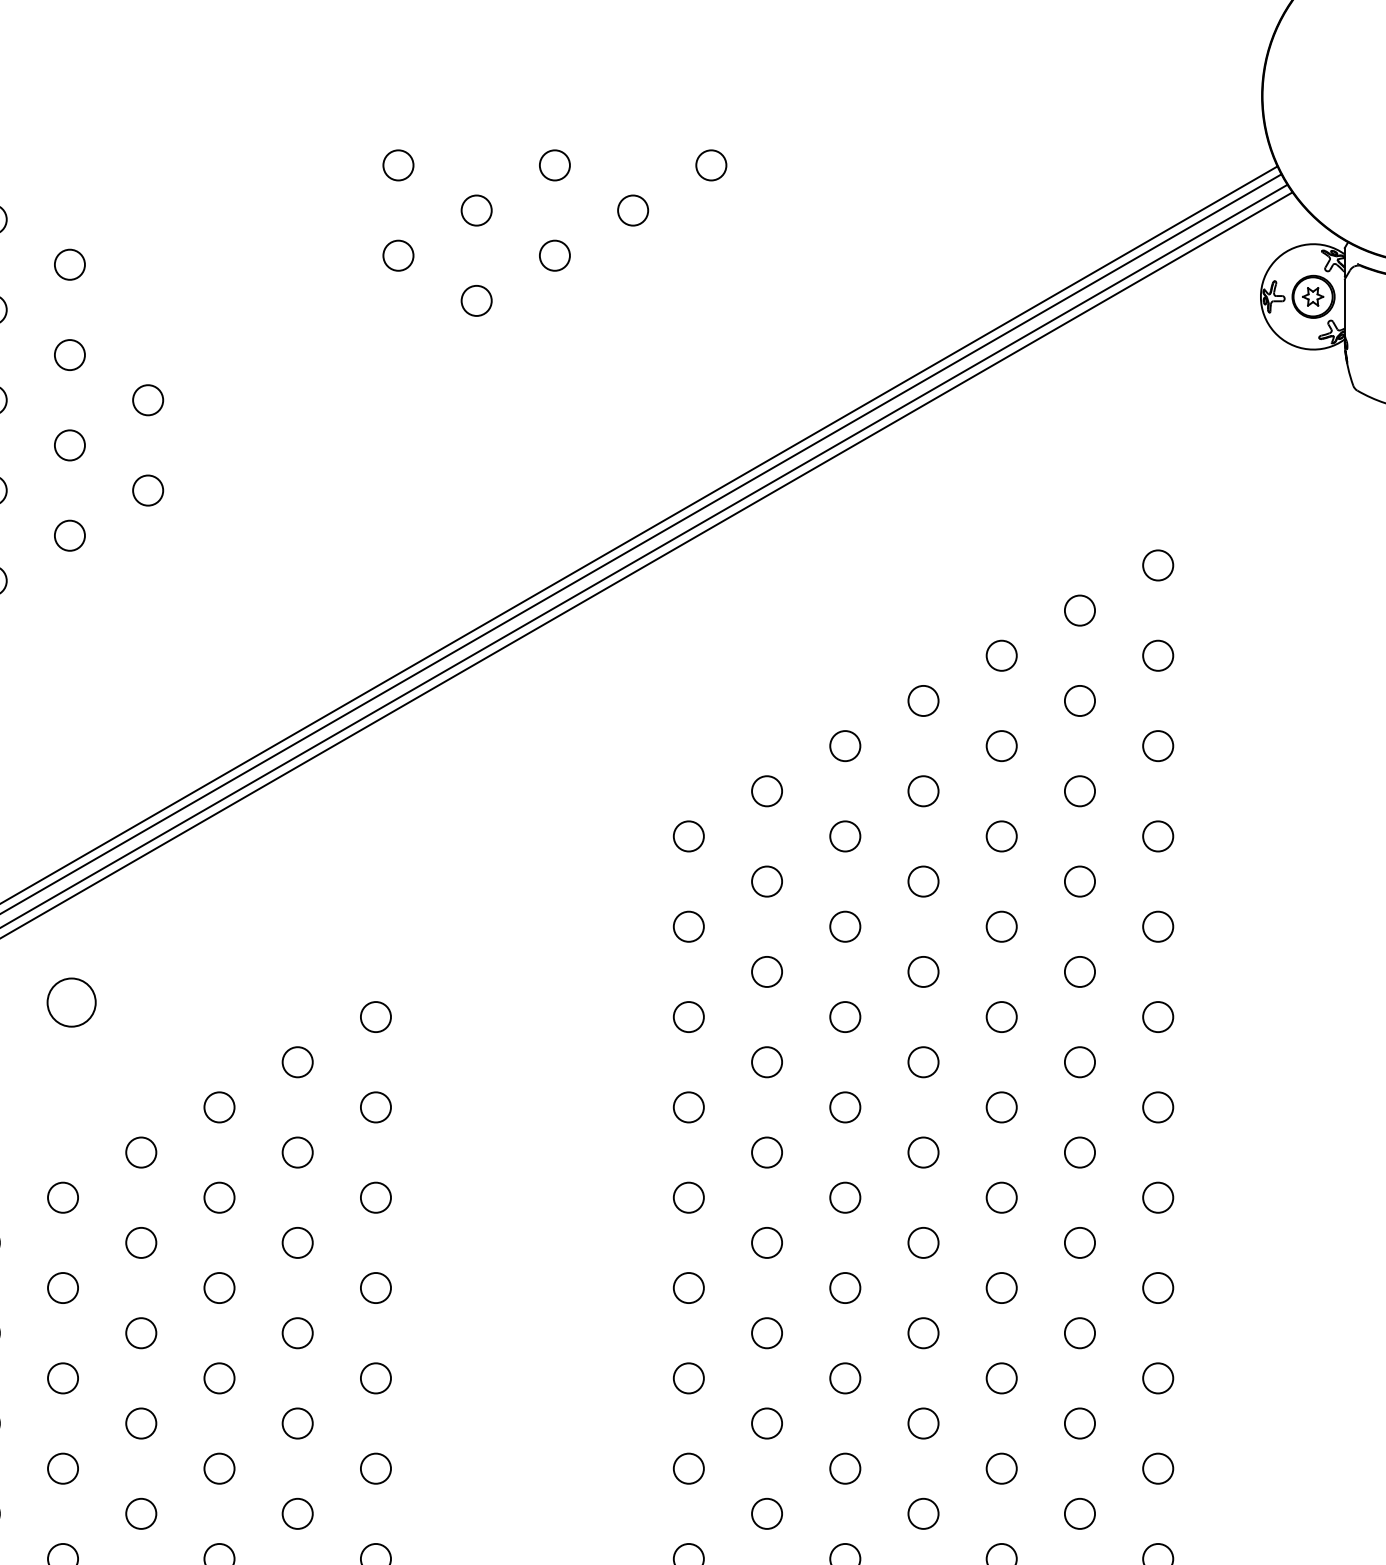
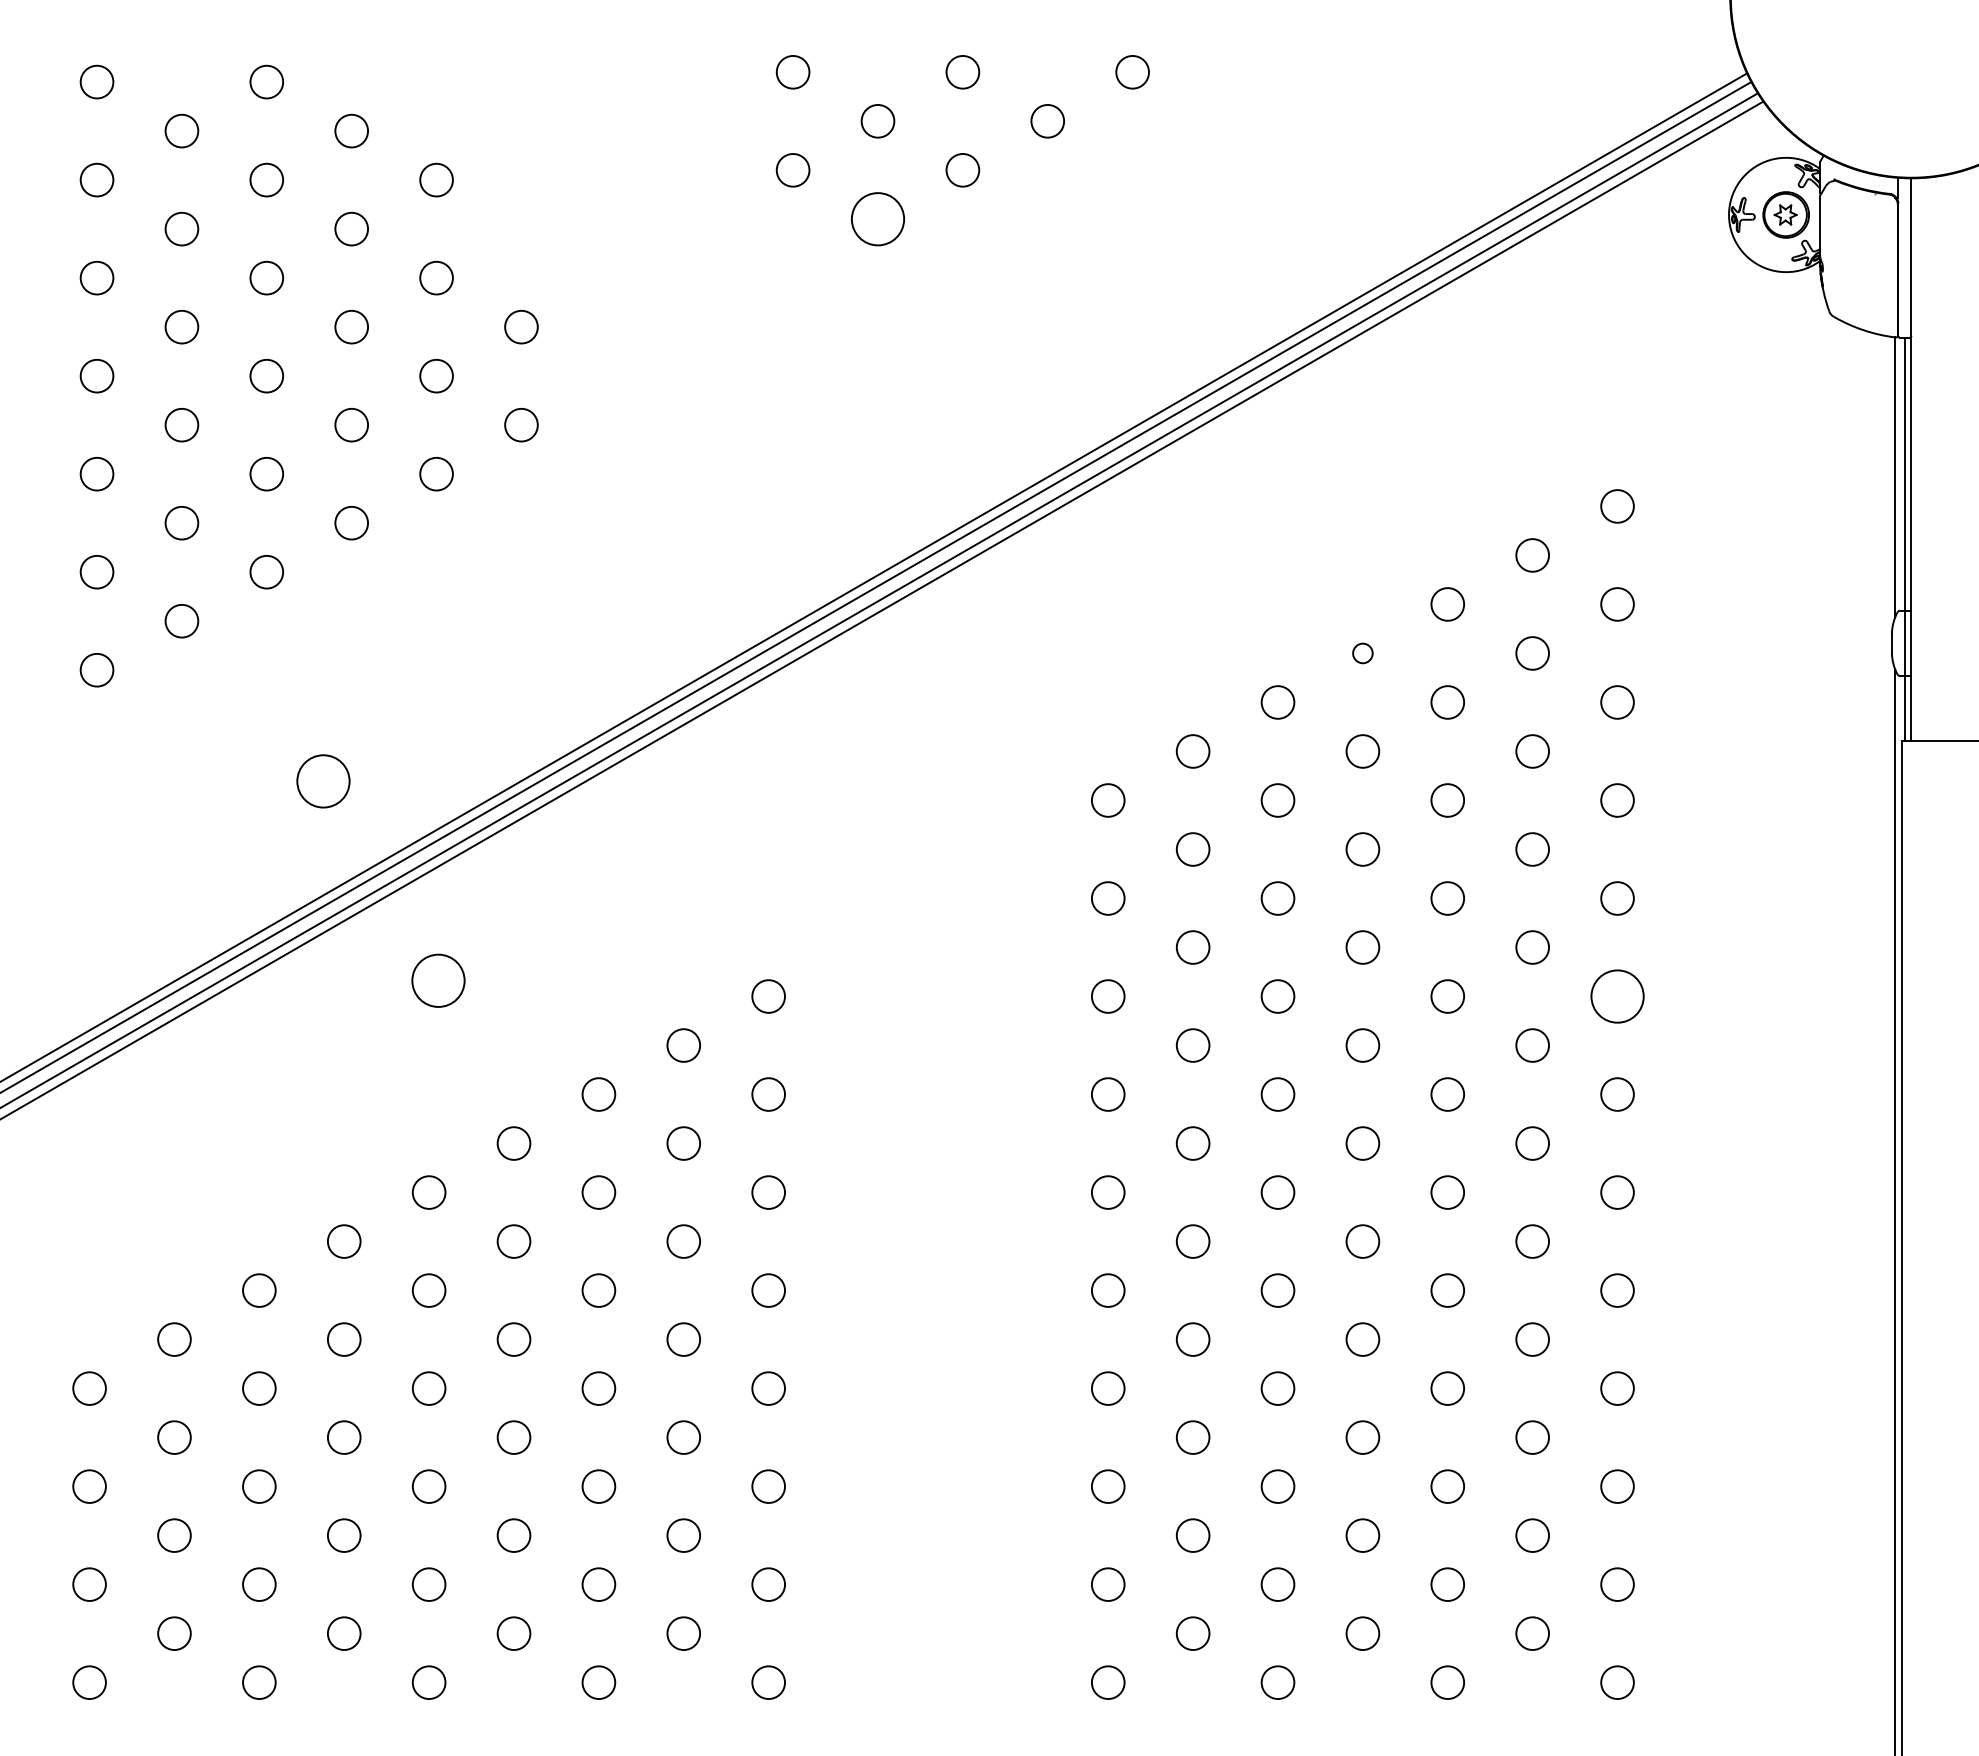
circle: (476, 301) -> (877, 219), size x1.6
circle: (923, 700) -> (1362, 653), size x0.6
circle: (1158, 1017) -> (1617, 996), size x1.6

